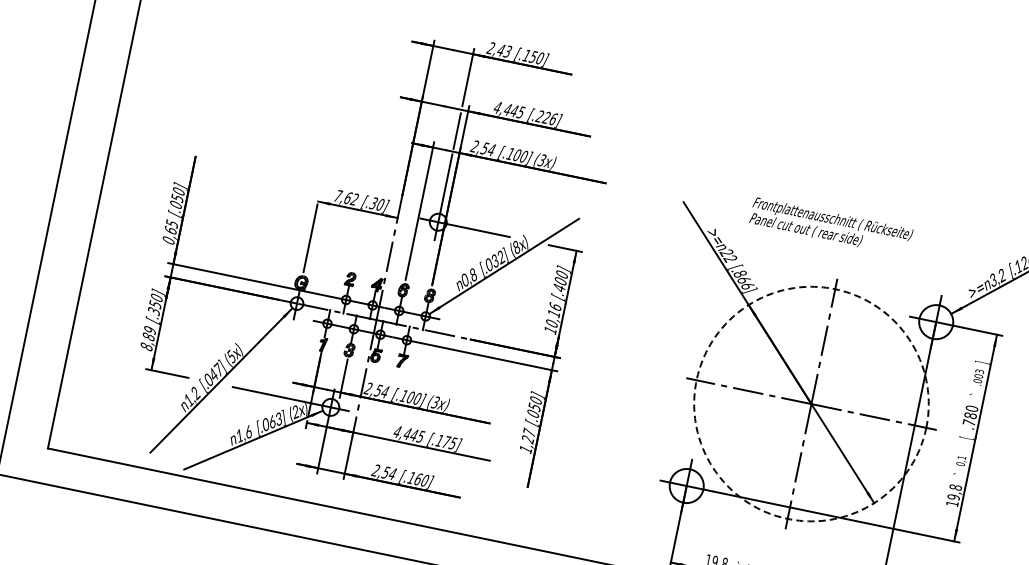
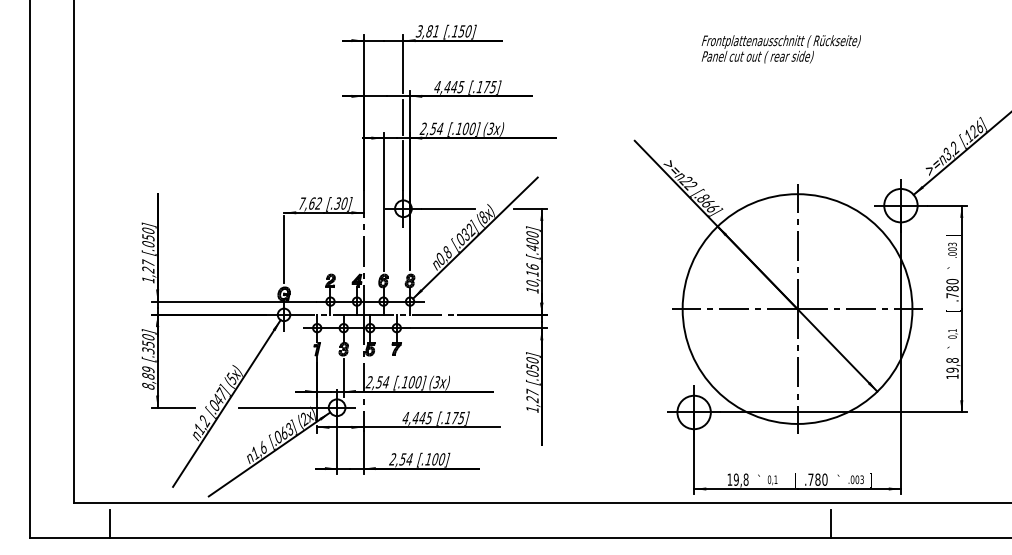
text: (499, 50) -> (427, 31), 2,43 -> 3,81
text: (546, 117) -> (486, 86), [.226] -> [.175]
text: (830, 227) -> (780, 49), moved
text: (170, 232) -> (148, 271), 0,65 -> 1,27
circle: (811, 403) -> (797, 308), dashed -> solid
line: (80, 477) -> (110, 524), added
text: (418, 479) -> (435, 459), [.160] -> [.100]

